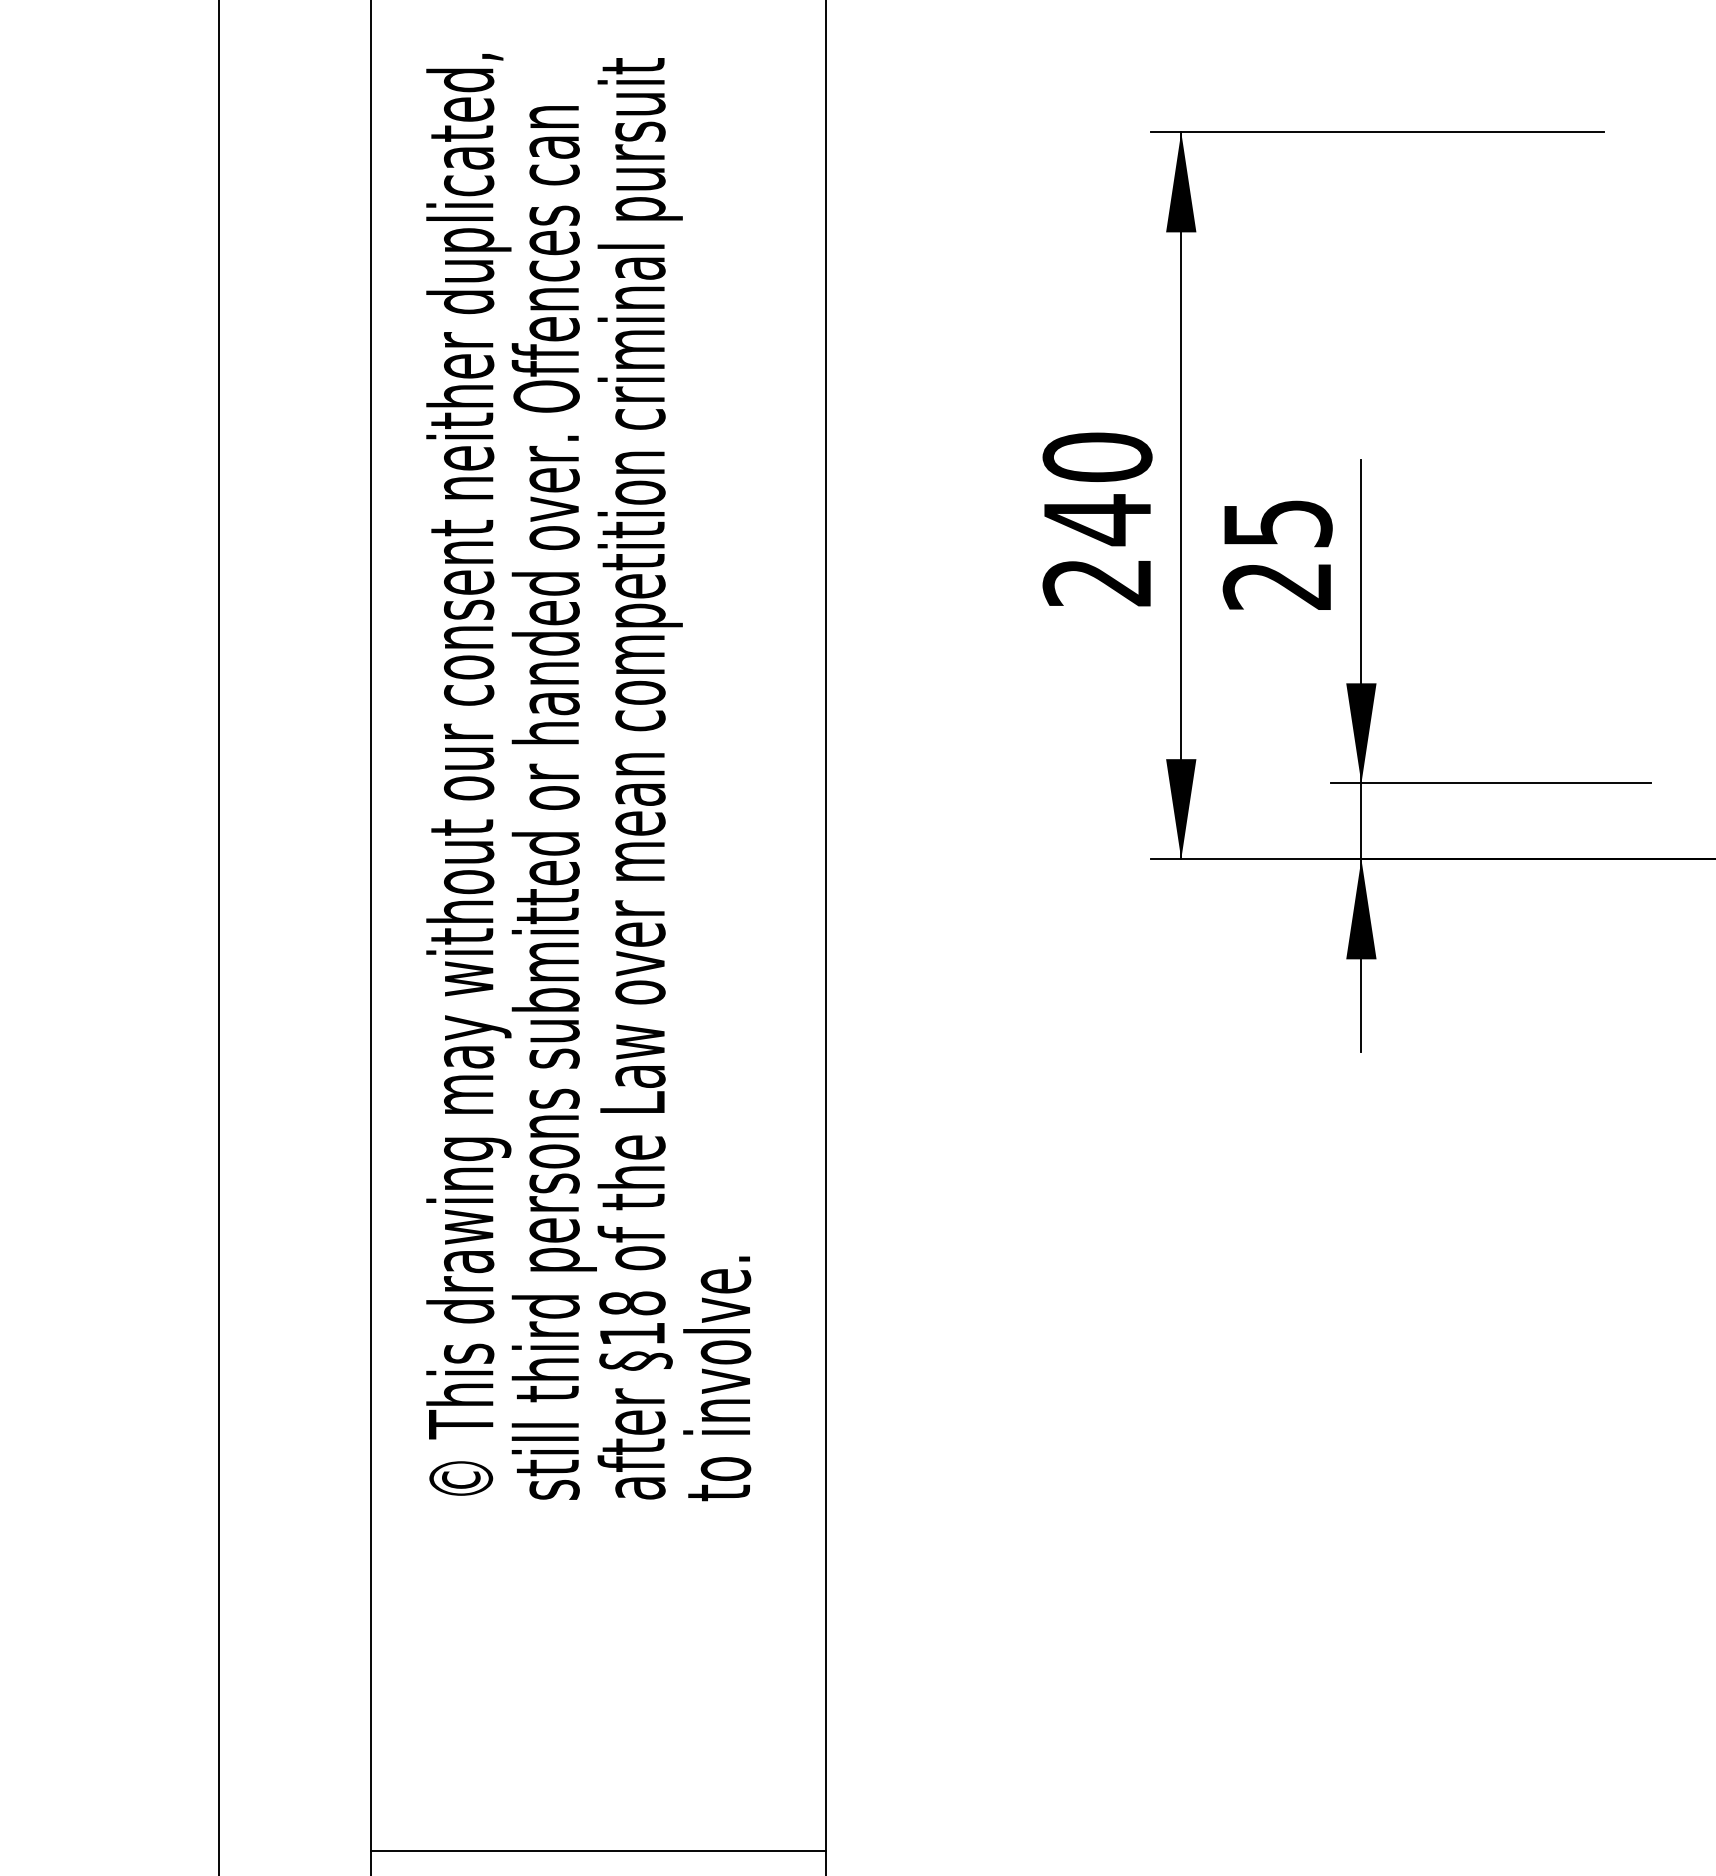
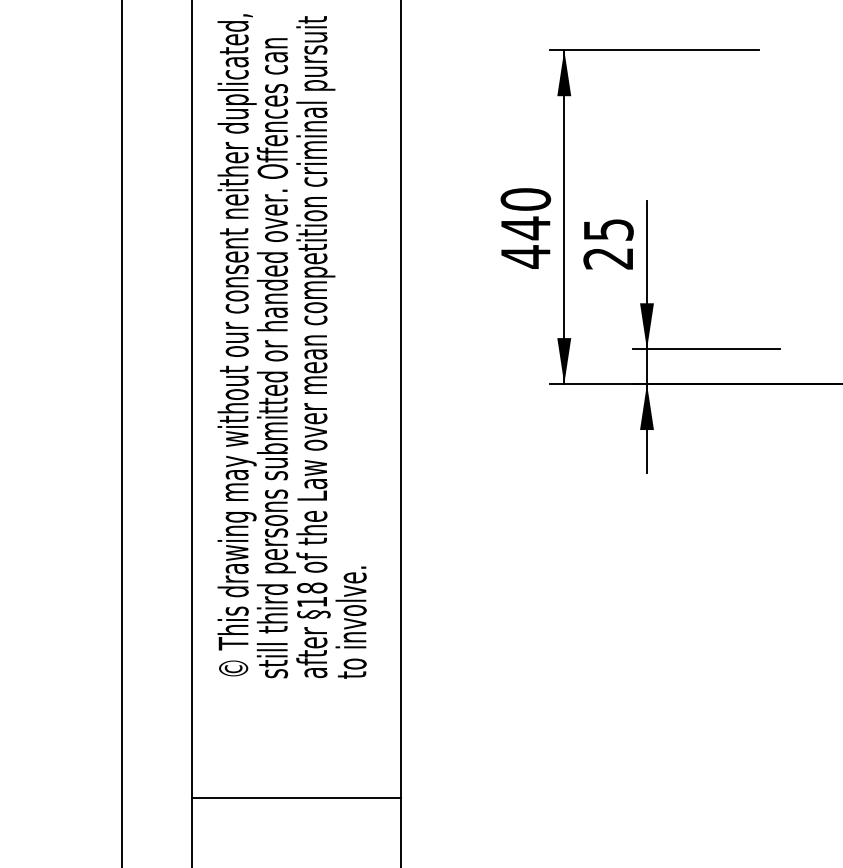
text: (1096, 581) -> (525, 256), 240 -> 440
line: (595, 1850) -> (295, 797), moved

